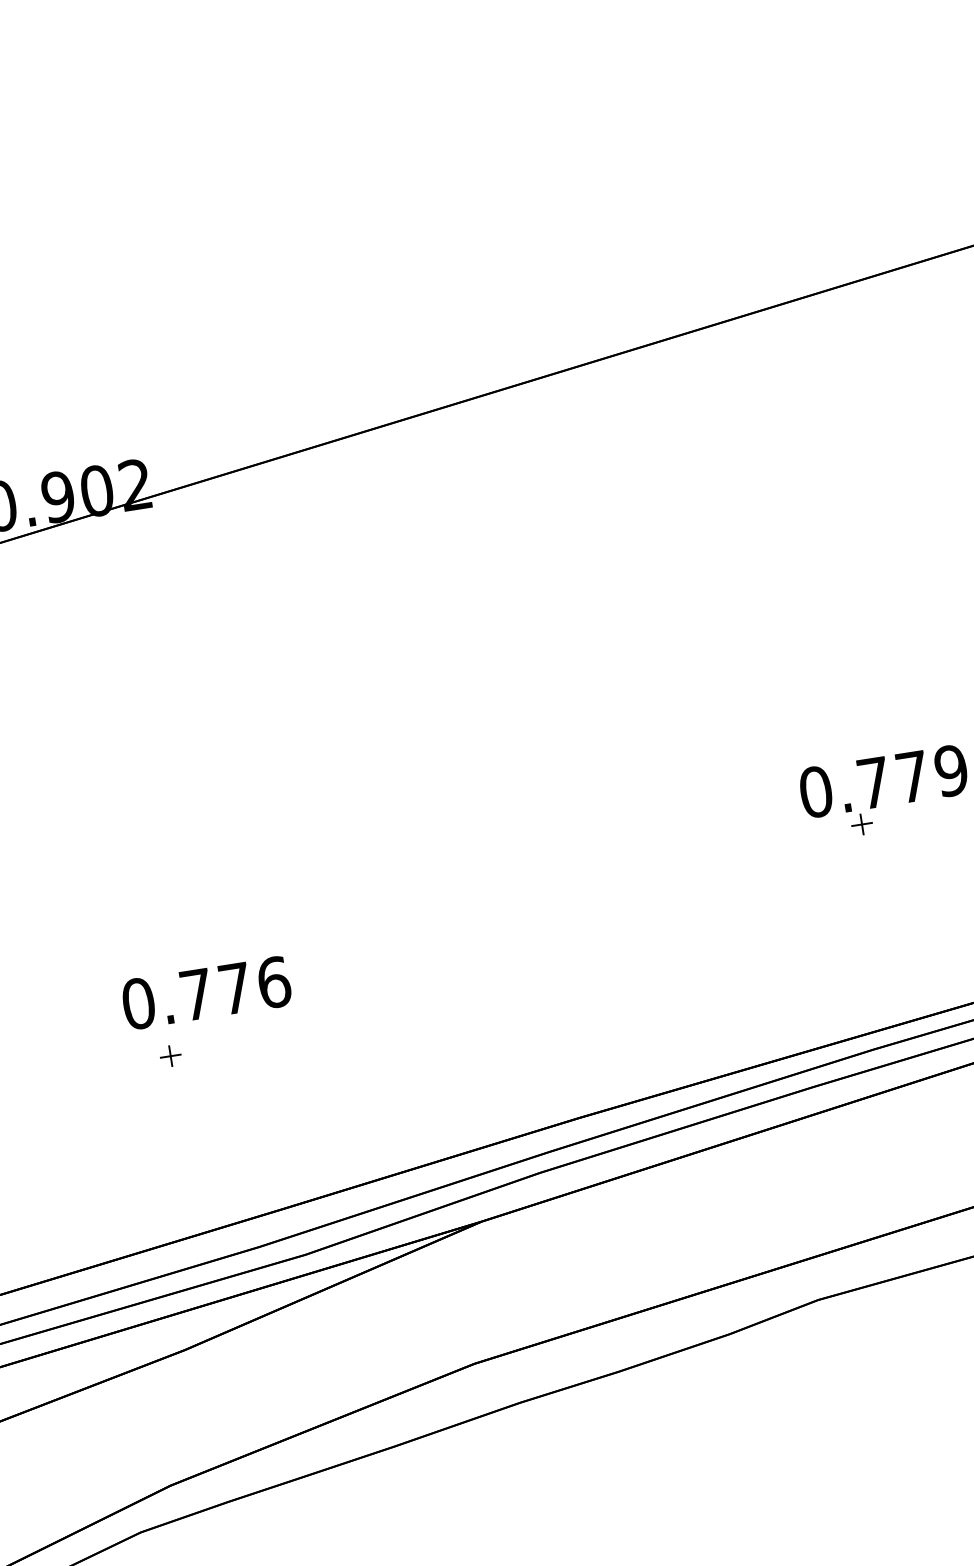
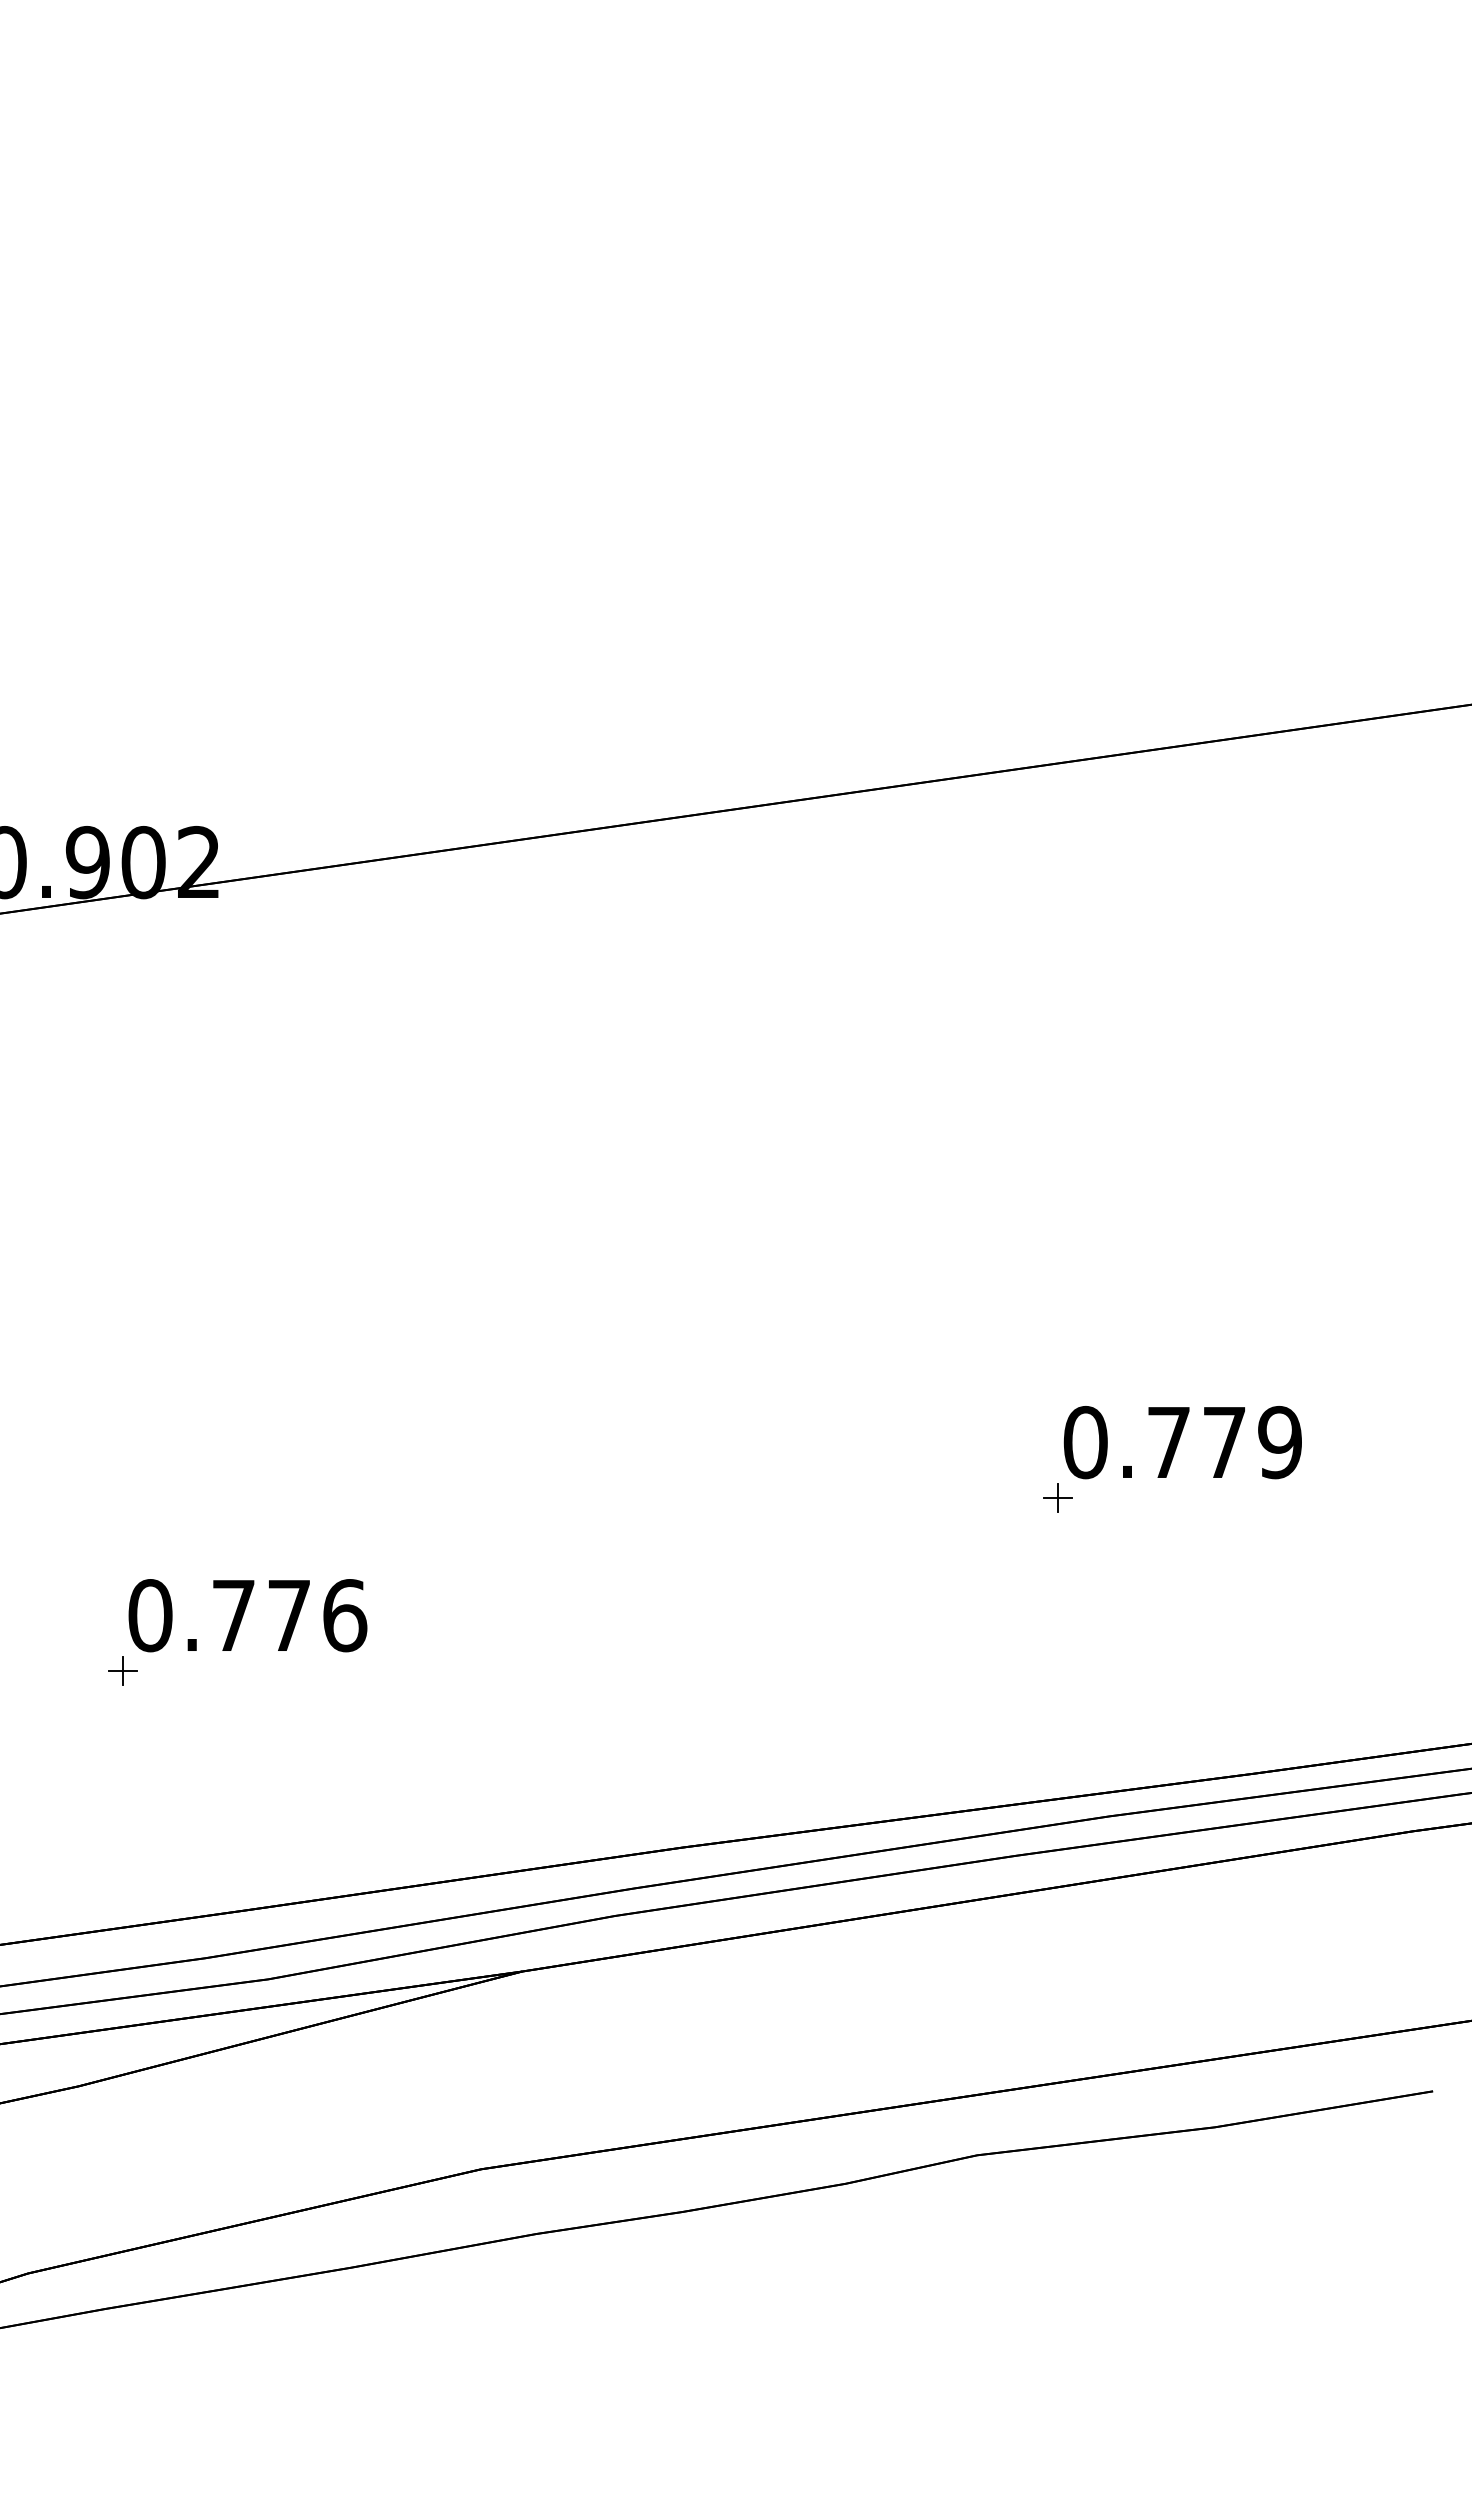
part: (861, 824) -> (1057, 1497), moved
text: (206, 993) -> (247, 1615), moved

